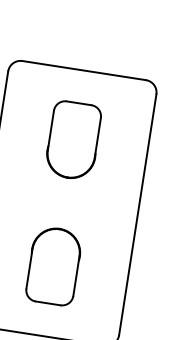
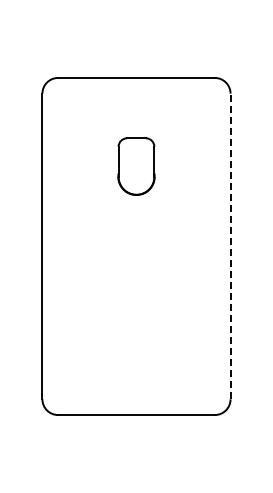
part: (73, 140) -> (136, 166), size x0.6
line: (137, 214) -> (230, 246), solid -> dashed
part: (53, 266) -> (136, 326), removed

